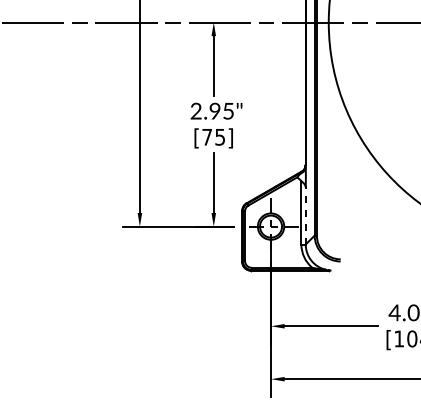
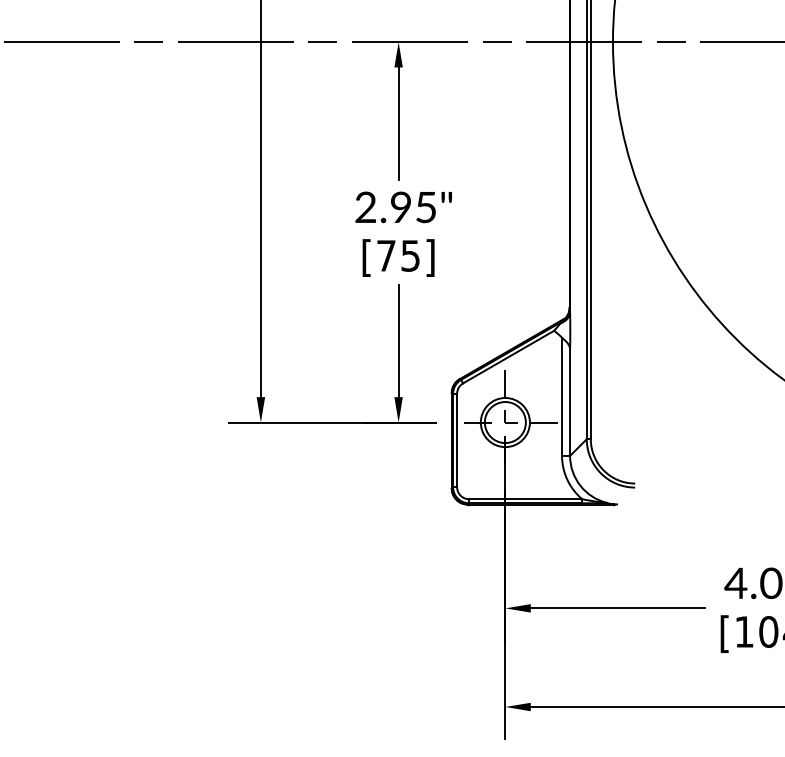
line: (305, 215) -> (569, 401), dashed -> solid

